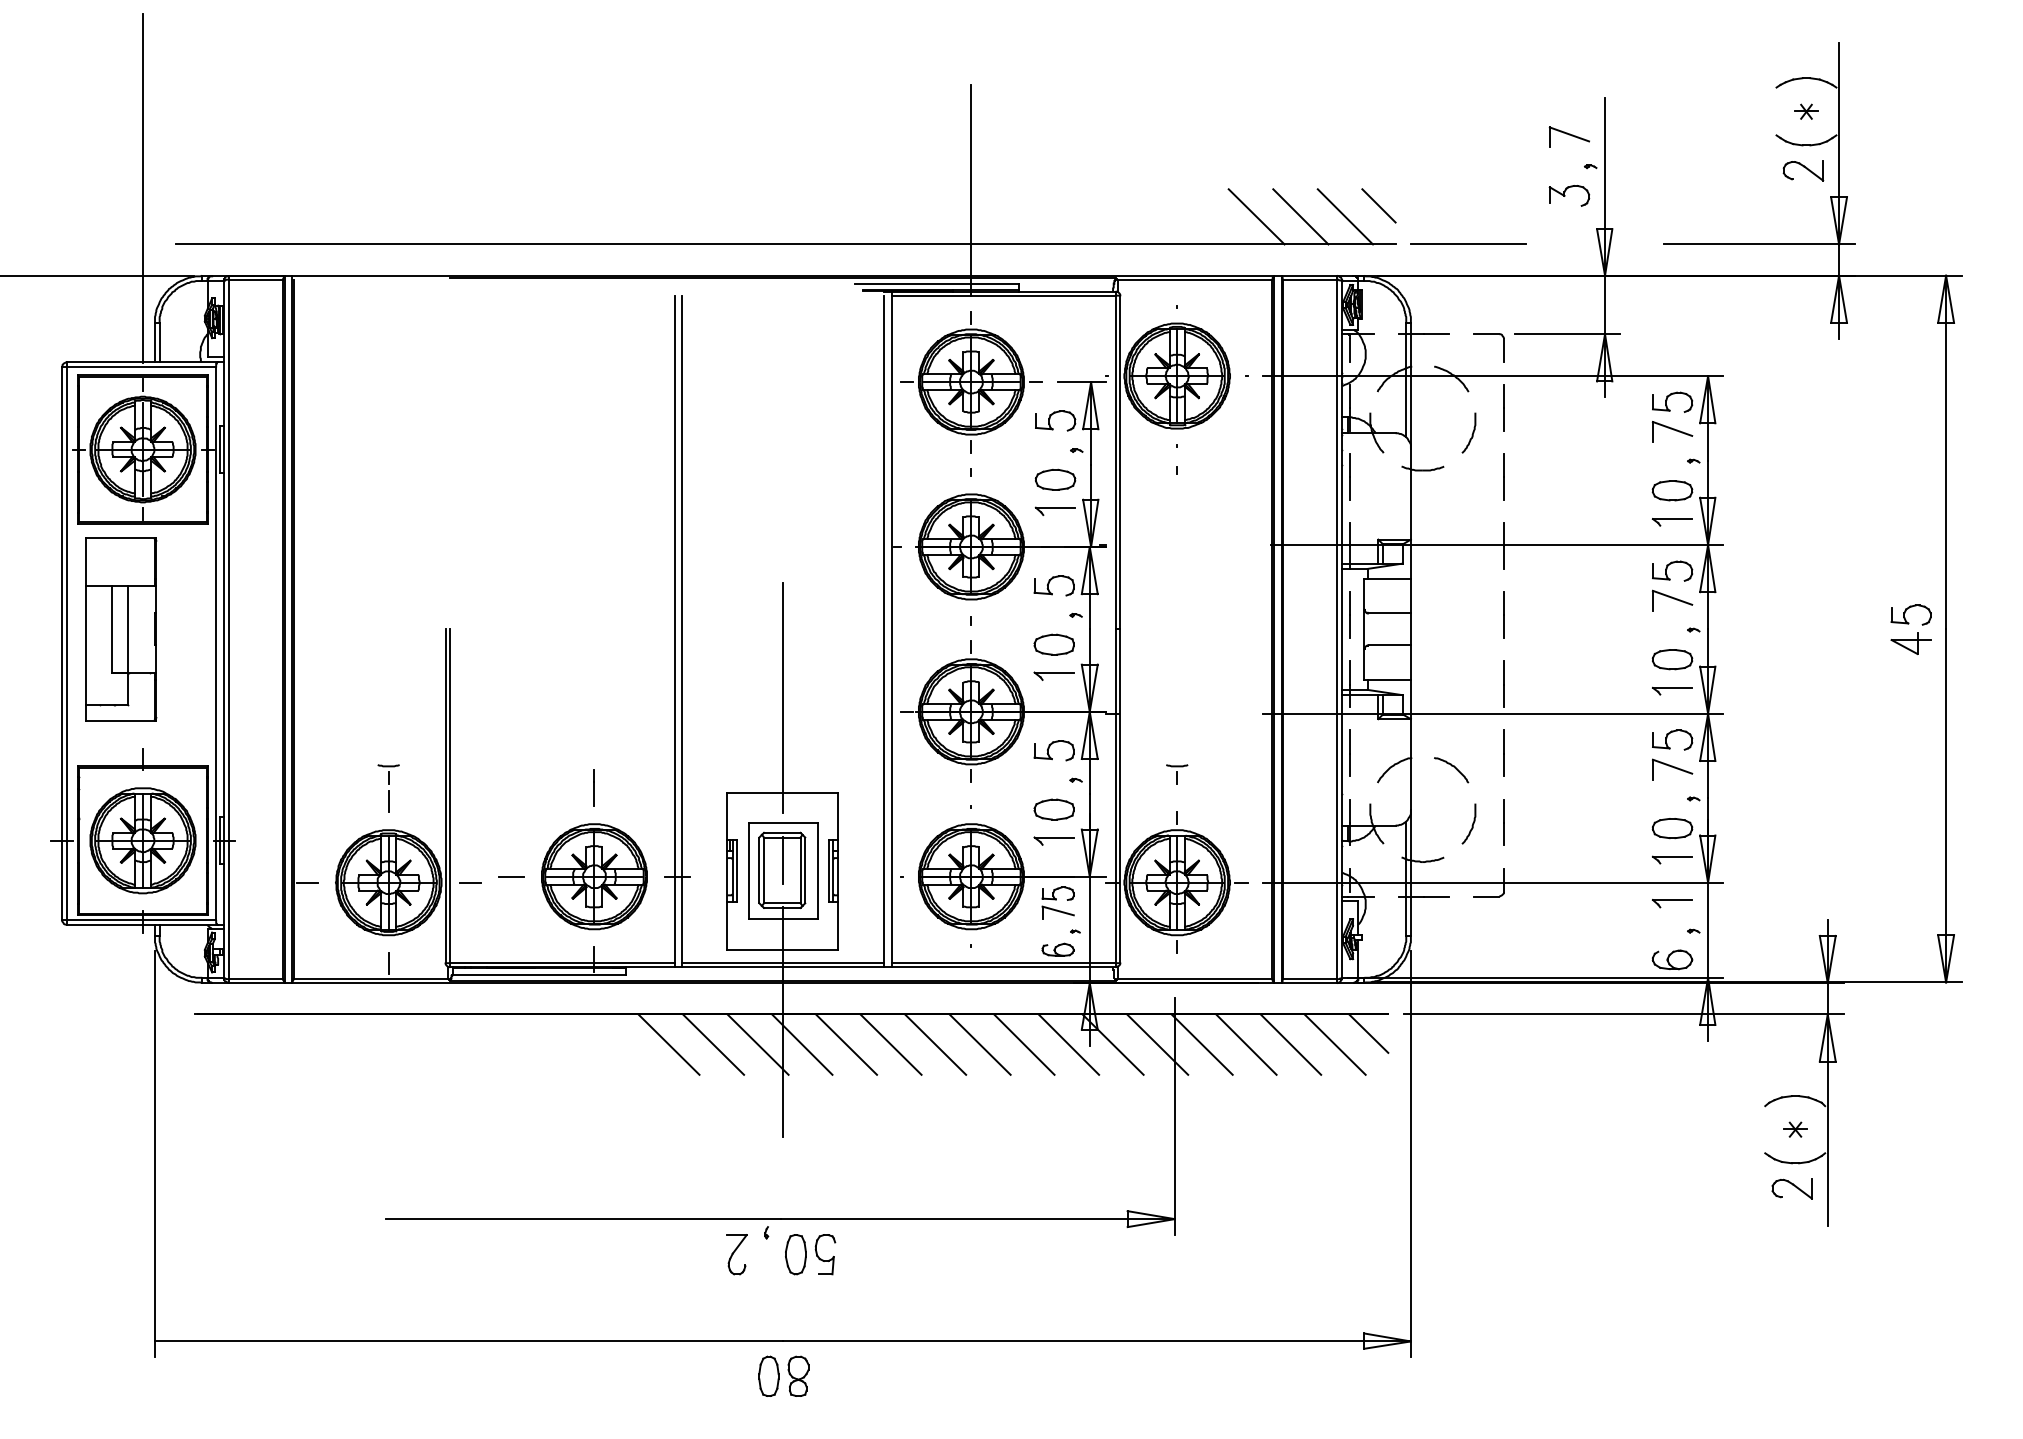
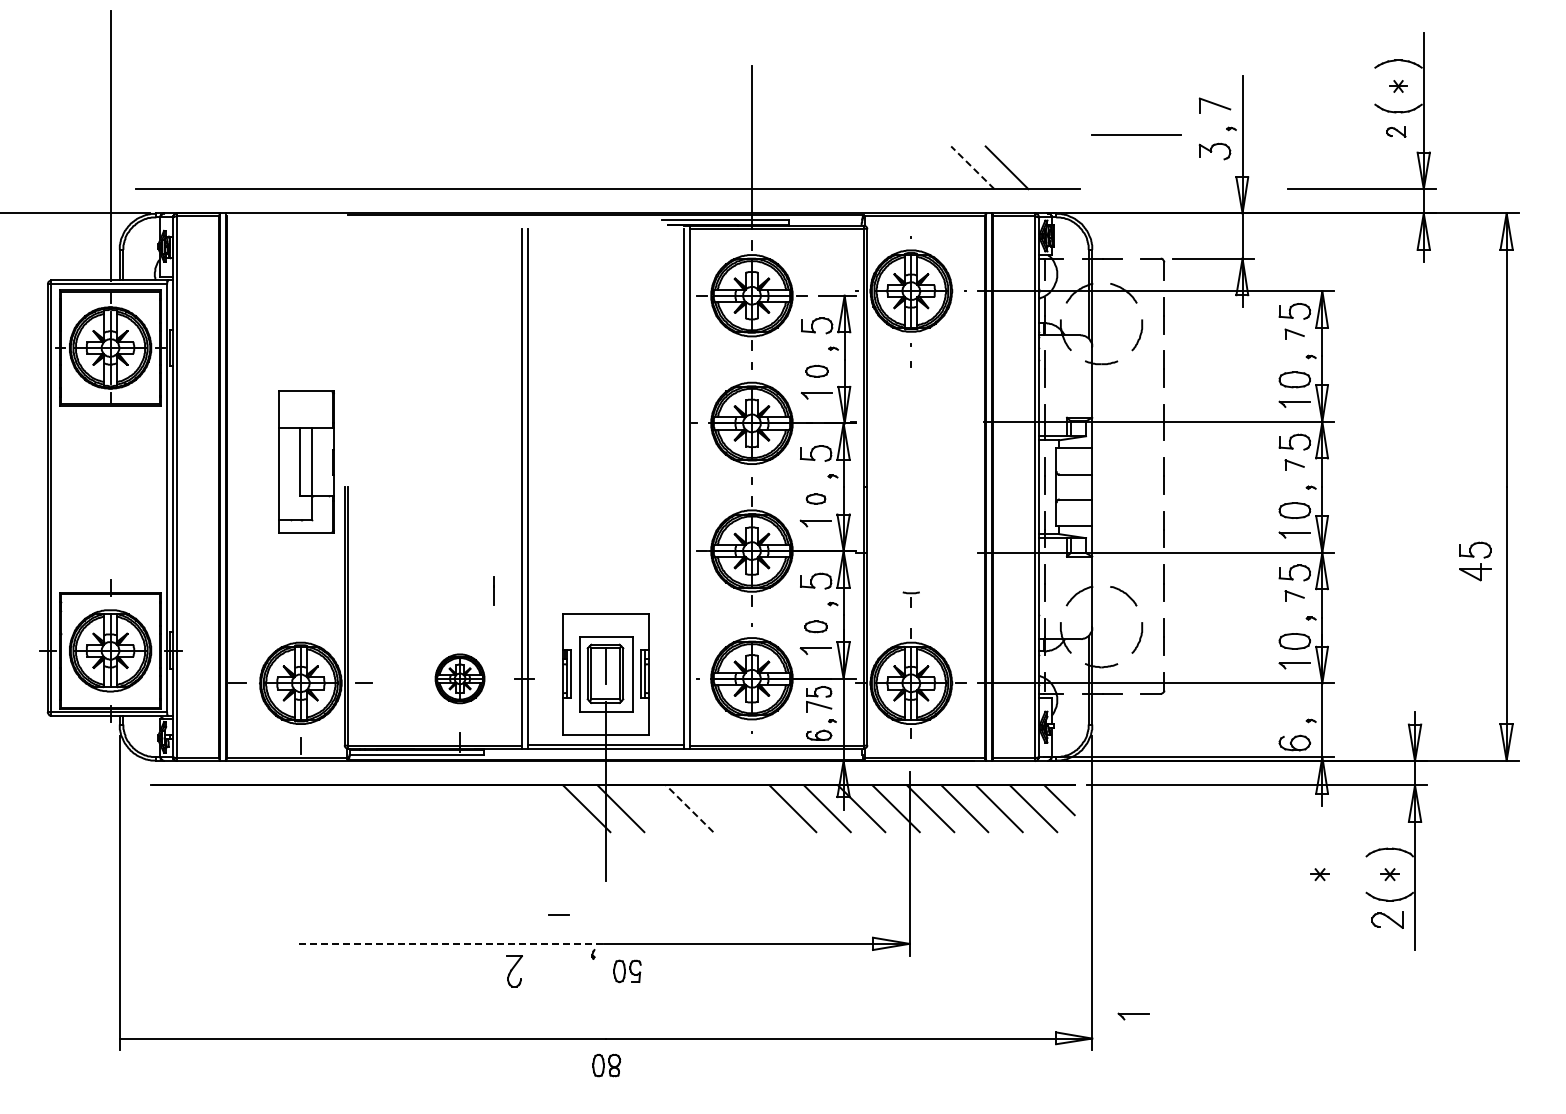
part: (1803, 169) -> (1396, 131), size x0.6
line: (1378, 206) -> (1067, 159), removed
line: (1256, 216) -> (972, 167), solid -> dashed
line: (1345, 216) -> (1041, 167), removed
line: (1468, 243) -> (1136, 134), moved
part: (1672, 430) -> (1294, 333), size x0.6
part: (1054, 478) -> (816, 370), size x0.7
part: (1672, 600) -> (1294, 464), size x0.6
part: (121, 628) -> (306, 461), moved
part: (1911, 629) -> (1475, 561), moved
part: (1053, 643) -> (815, 498), size x0.6
line: (783, 698) -> (606, 540), removed
part: (1672, 769) -> (1294, 595), size x0.6
line: (593, 787) -> (493, 590), moved
part: (388, 788) -> (300, 610), removed
part: (1053, 809) -> (815, 626), size x0.7
line: (511, 876) -> (558, 914), moved
part: (593, 876) -> (459, 678), size x0.6
part: (1672, 903) -> (1133, 1016), moved
line: (668, 1044) -> (517, 808), removed
line: (712, 1044) -> (551, 808), removed
line: (845, 1044) -> (654, 808), removed
line: (890, 1044) -> (689, 808), solid -> dashed
line: (934, 1044) -> (723, 808), removed
line: (979, 1044) -> (758, 808), removed
part: (1704, 1129) -> (1319, 874), added
line: (583, 1218) -> (451, 943), solid -> dashed
part: (737, 1254) -> (514, 971), moved
part: (810, 1254) -> (627, 971), size x0.7
part: (783, 1376) -> (606, 1065), size x0.7

